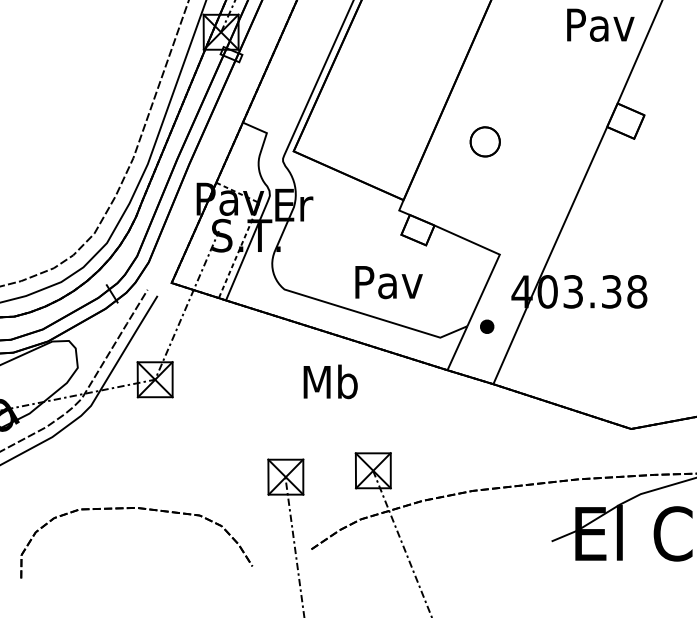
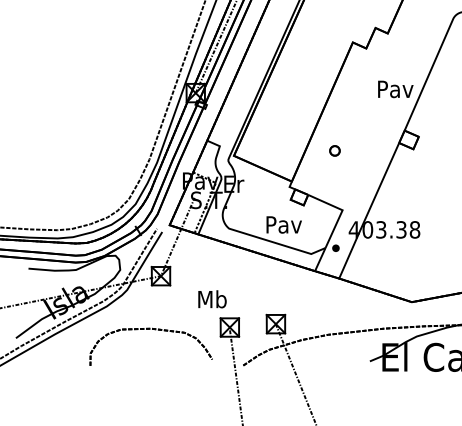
part: (484, 141) -> (334, 150), size x0.62
text: (330, 382) -> (212, 299), moved
part: (142, 511) -> (154, 330), moved

